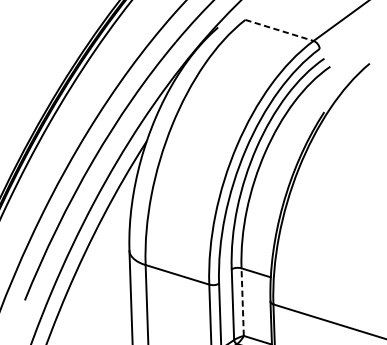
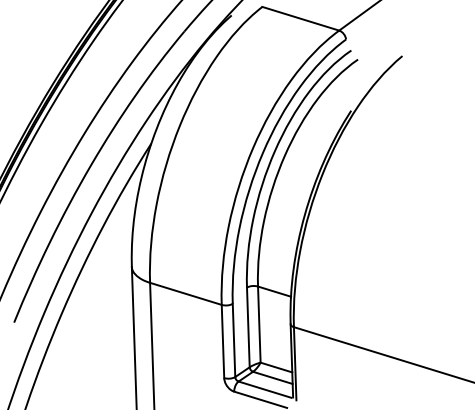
line: (280, 30) -> (301, 18), dashed -> solid
line: (242, 302) -> (259, 324), dashed -> solid

